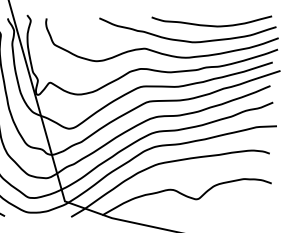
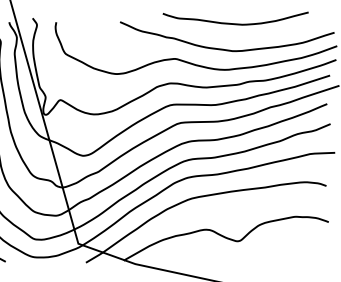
curve: (211, 25) -> (235, 23), moved

